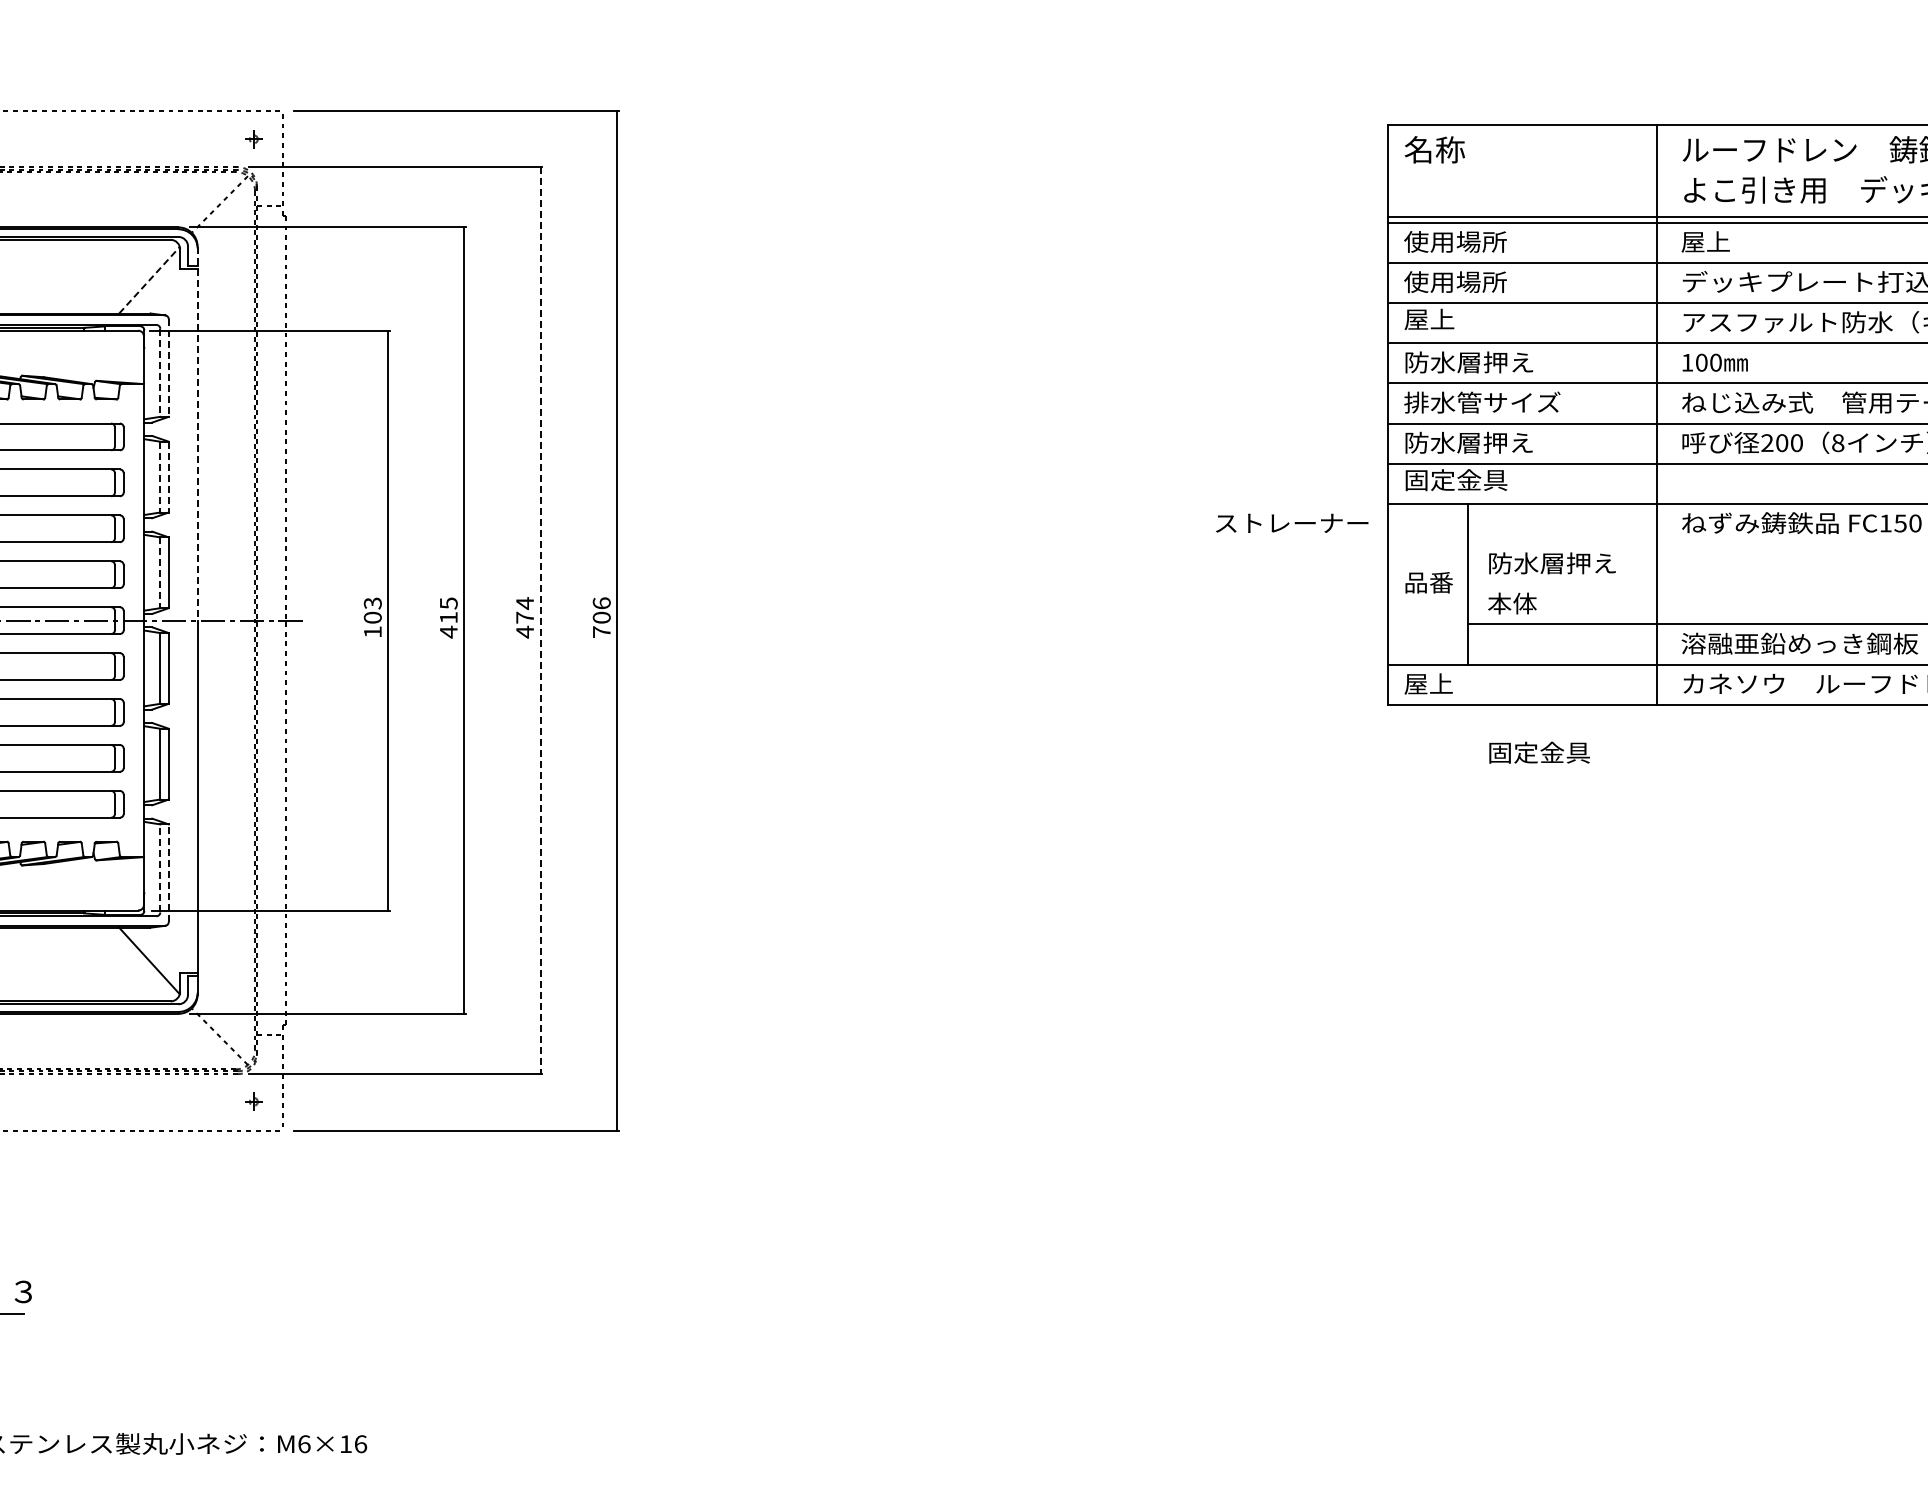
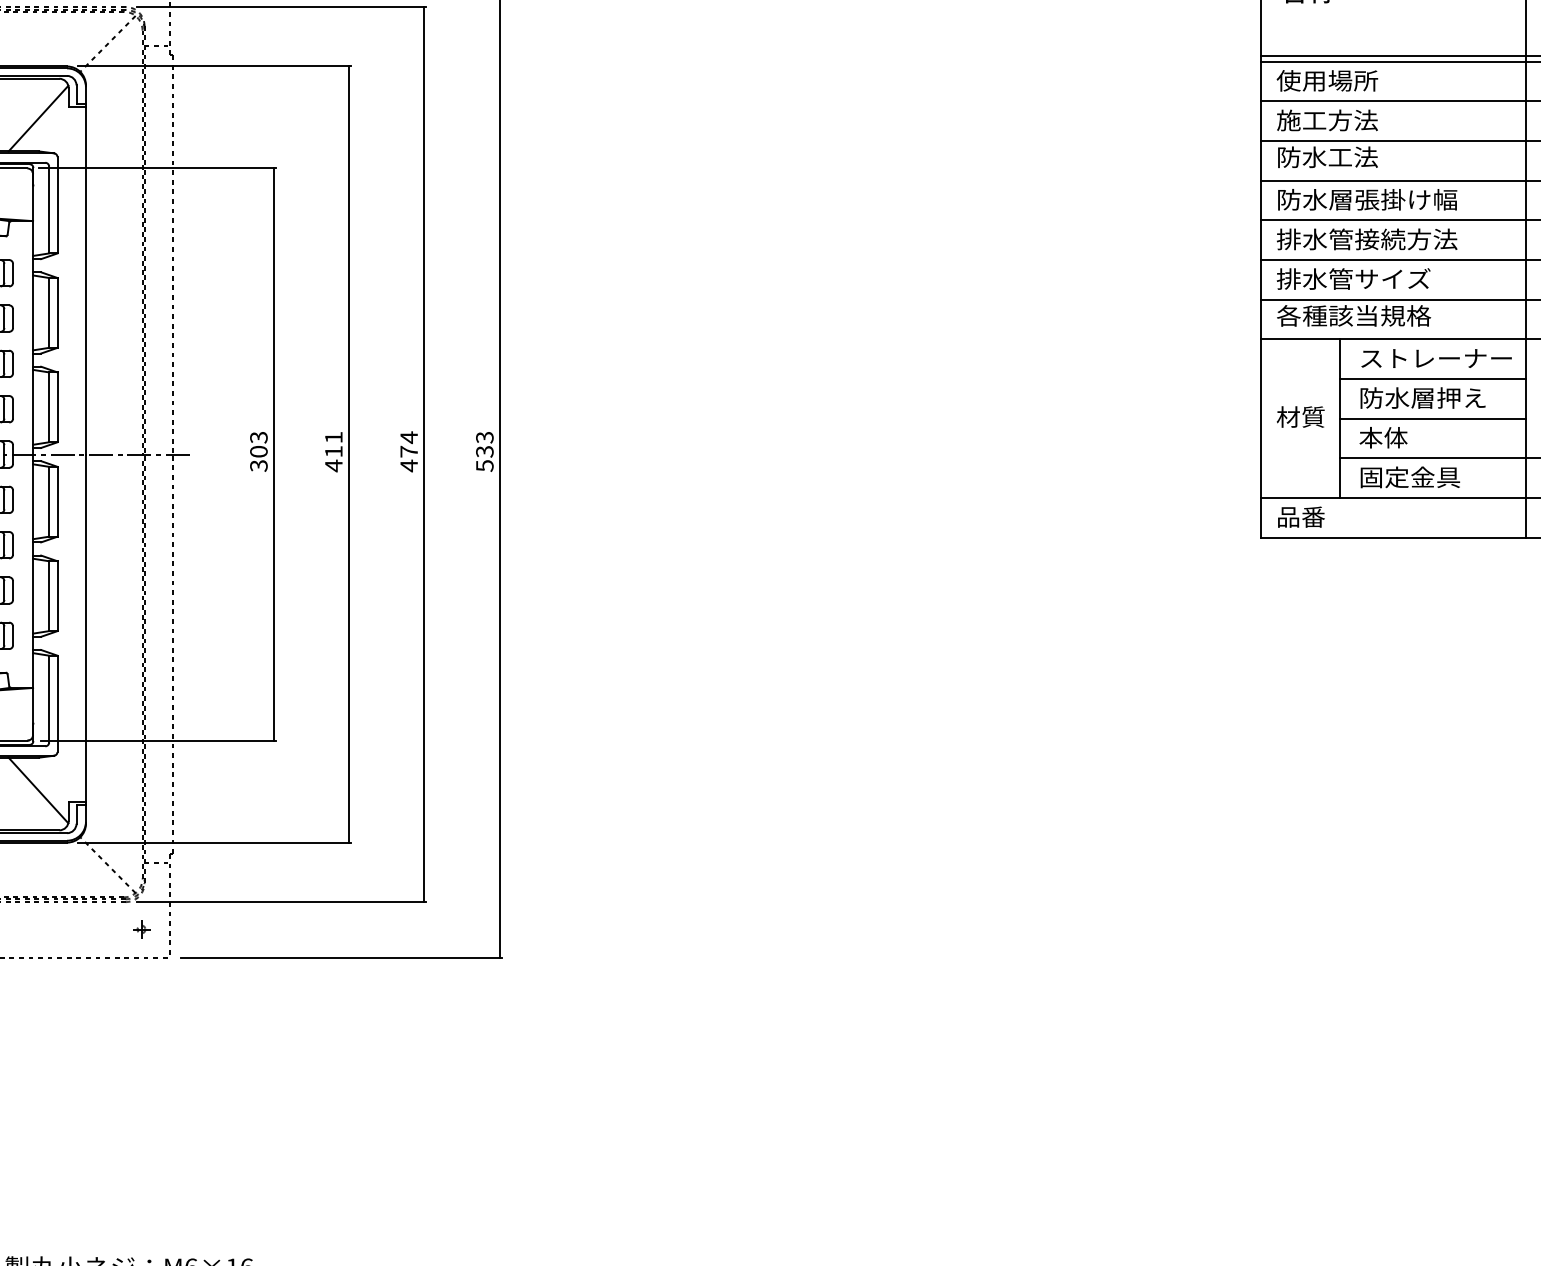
line: (149, 280) -> (38, 118), dashed -> solid
text: (1455, 282) -> (1327, 120), 使用場所 -> 施工方法
text: (1455, 319) -> (1327, 157), 屋上 -> 防水工法
text: (1535, 362) -> (1406, 199), 防水層押え -> 防水層張掛け幅
line: (168, 368) -> (57, 205), dashed -> solid
line: (160, 373) -> (49, 210), dashed -> solid
text: (1535, 402) -> (1406, 239), 排水管サイズ -> 排水管接続方法
line: (197, 434) -> (85, 270), dashed -> solid
text: (1482, 442) -> (1354, 278), 防水層押え -> 排水管サイズ
line: (160, 477) -> (49, 313), dashed -> solid
line: (168, 477) -> (57, 313), dashed -> solid
text: (1482, 480) -> (1354, 316), 固定金具 -> 各種該当規格
text: (1292, 522) -> (1436, 357), moved
line: (1562, 544) -> (1432, 379), added
line: (160, 573) -> (49, 408), dashed -> solid
text: (1428, 582) -> (1300, 416), 品番 -> 材質
line: (1562, 584) -> (1432, 418), added
text: (448, 603) -> (333, 437), 415 -> 411
text: (601, 617) -> (484, 451), 706 -> 533
line: (540, 621) -> (424, 455), dashed -> solid
text: (372, 632) -> (258, 466), 103 -> 303
text: (1428, 683) -> (1300, 516), 屋上 -> 品番
text: (1539, 752) -> (1410, 477), moved
line: (160, 867) -> (49, 698), dashed -> solid
line: (168, 873) -> (57, 704), dashed -> solid

